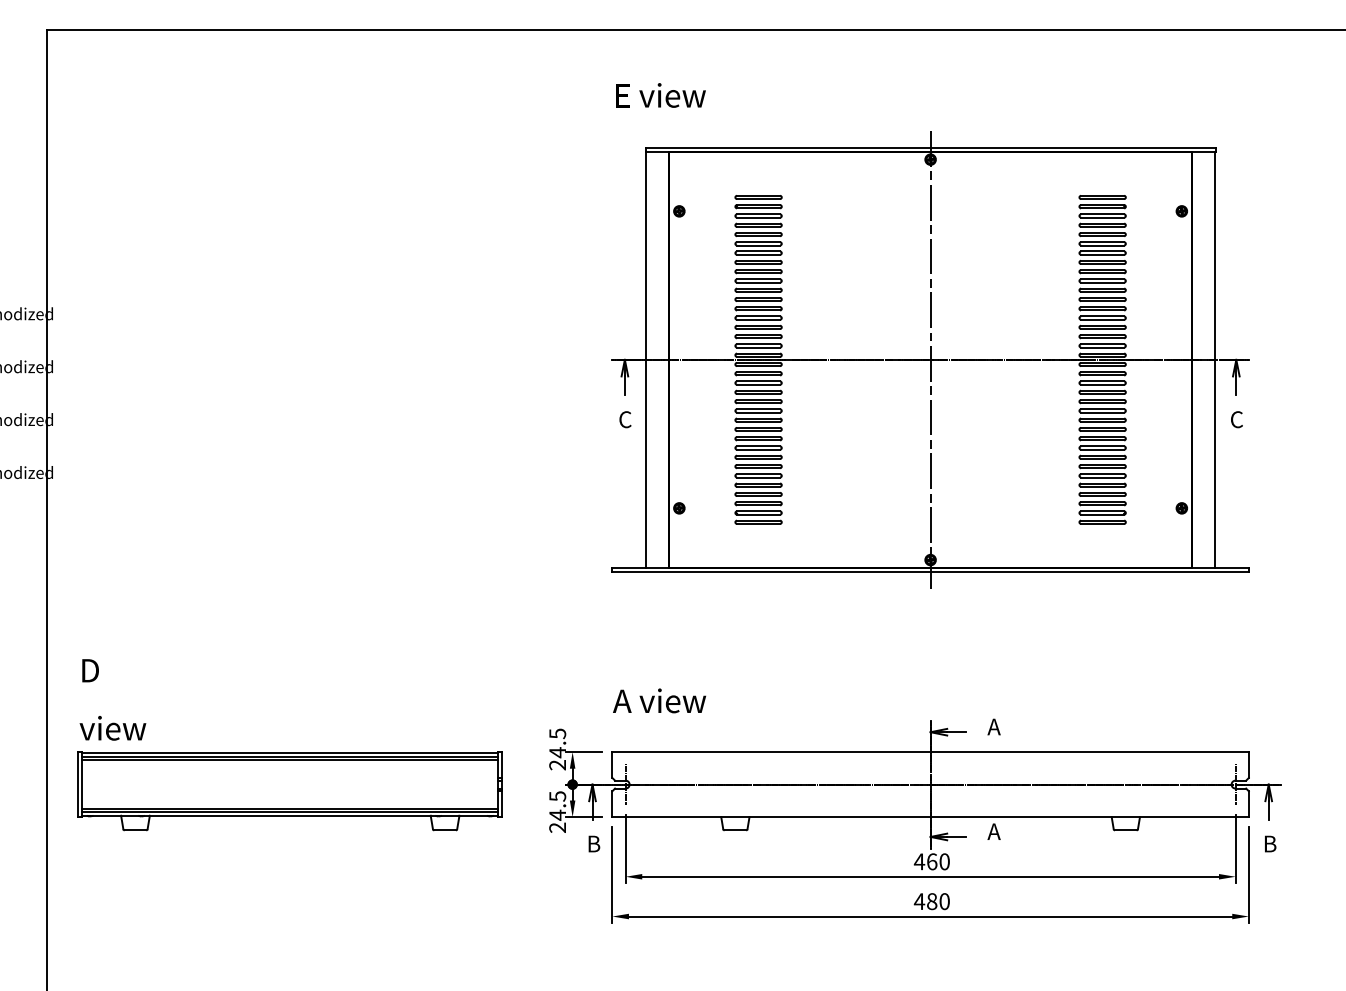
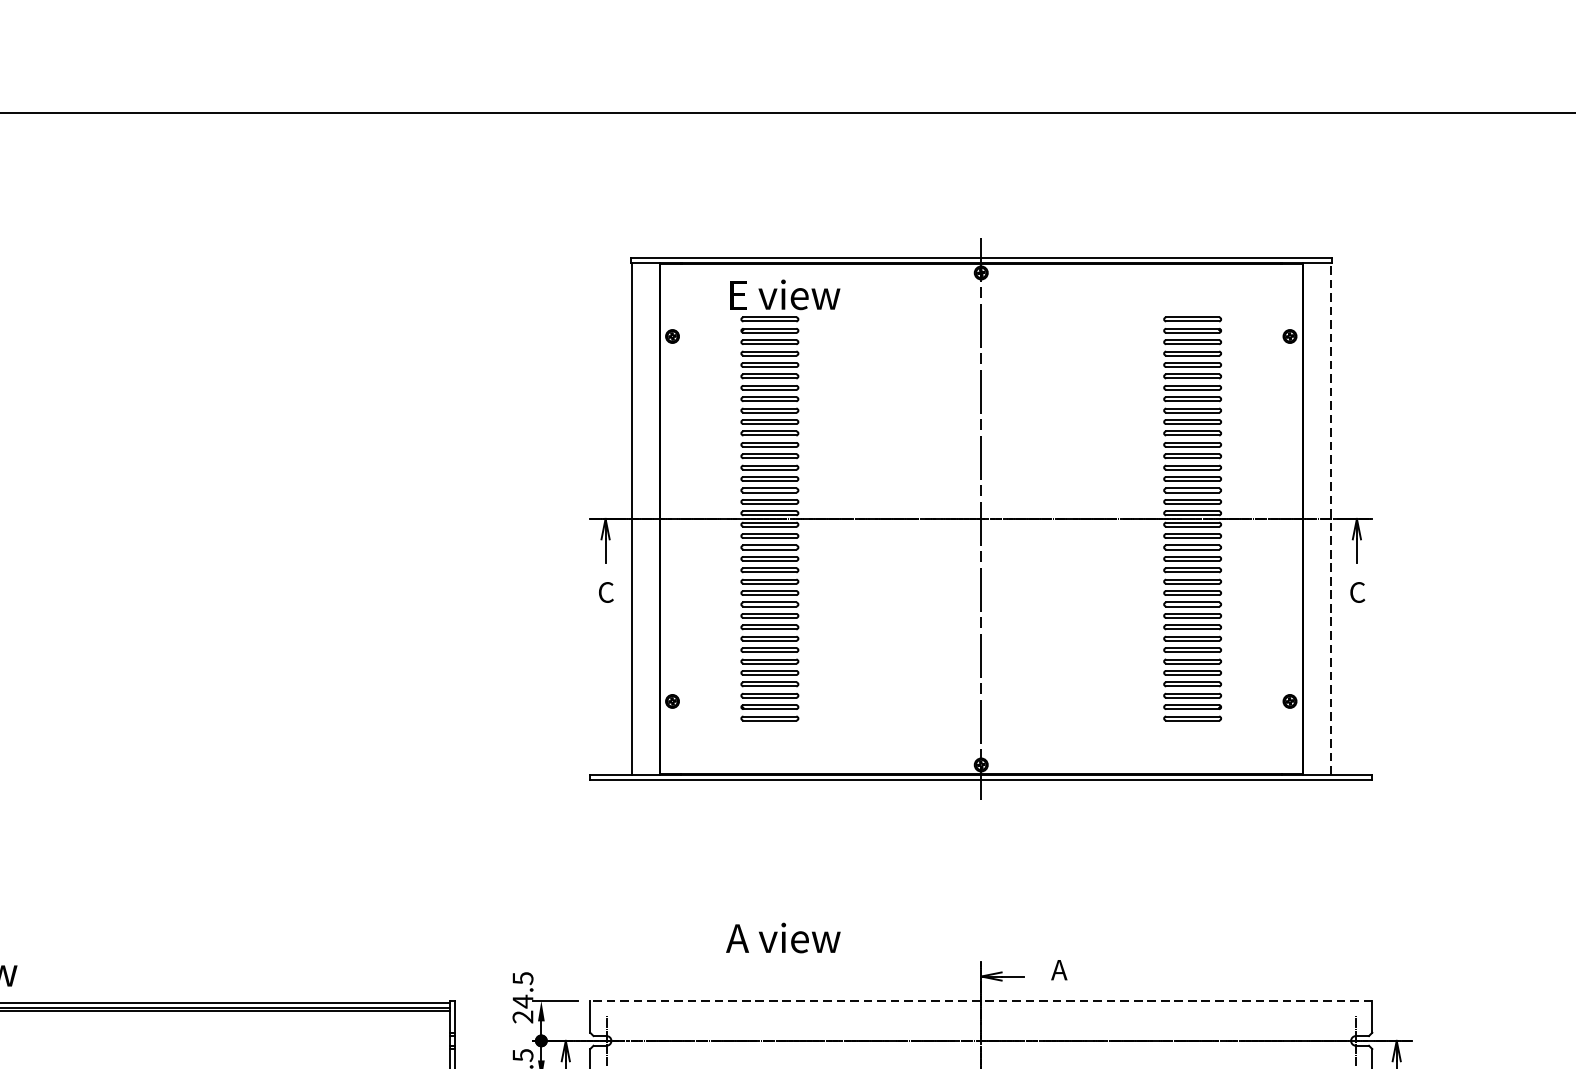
text: (660, 95) -> (784, 294), moved
line: (1215, 359) -> (1331, 518), solid -> dashed
text: (659, 700) -> (783, 937), moved
line: (930, 752) -> (981, 1001), solid -> dashed

